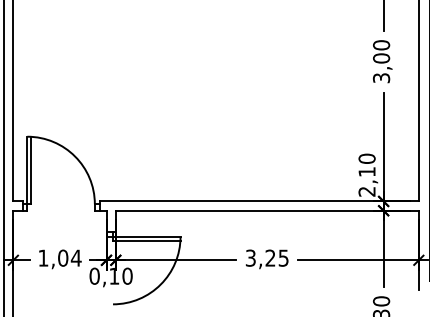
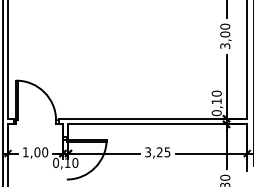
text: (366, 192) -> (216, 113), 2,10 -> 0,10
text: (76, 258) -> (45, 152), 1,04 -> 1,00

